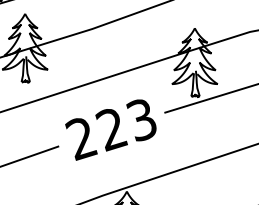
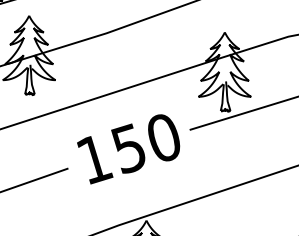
text: (110, 129) -> (127, 149), 223 -> 150

